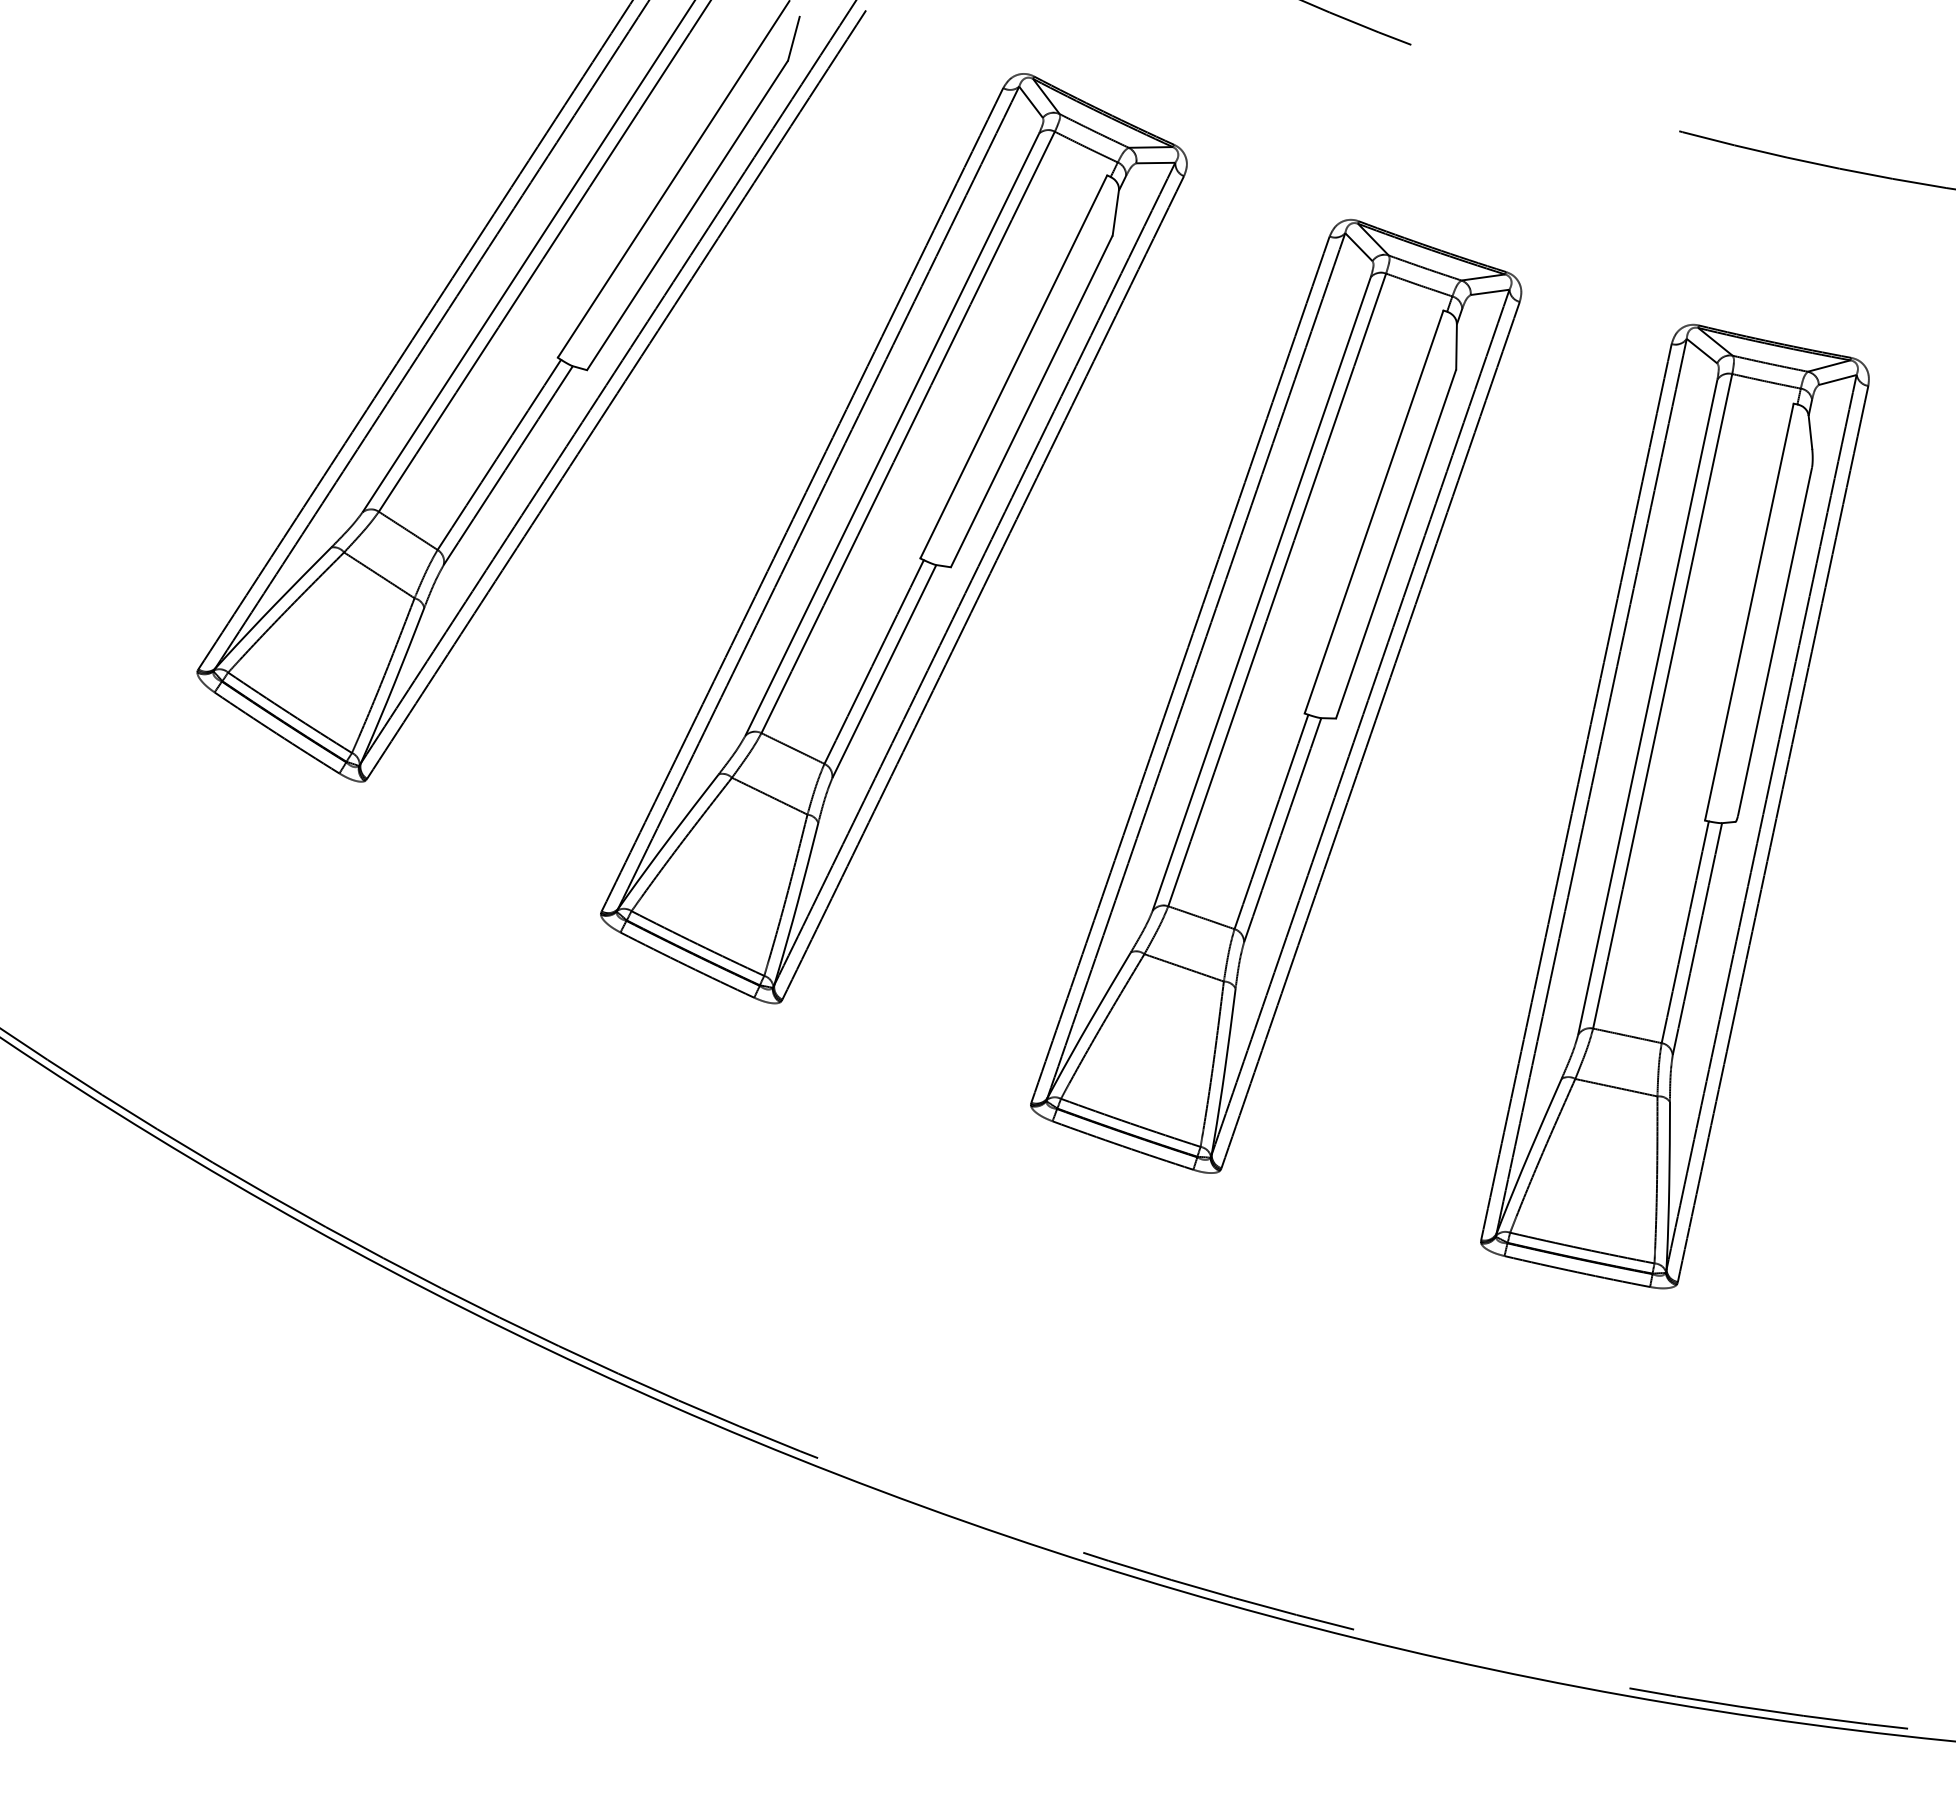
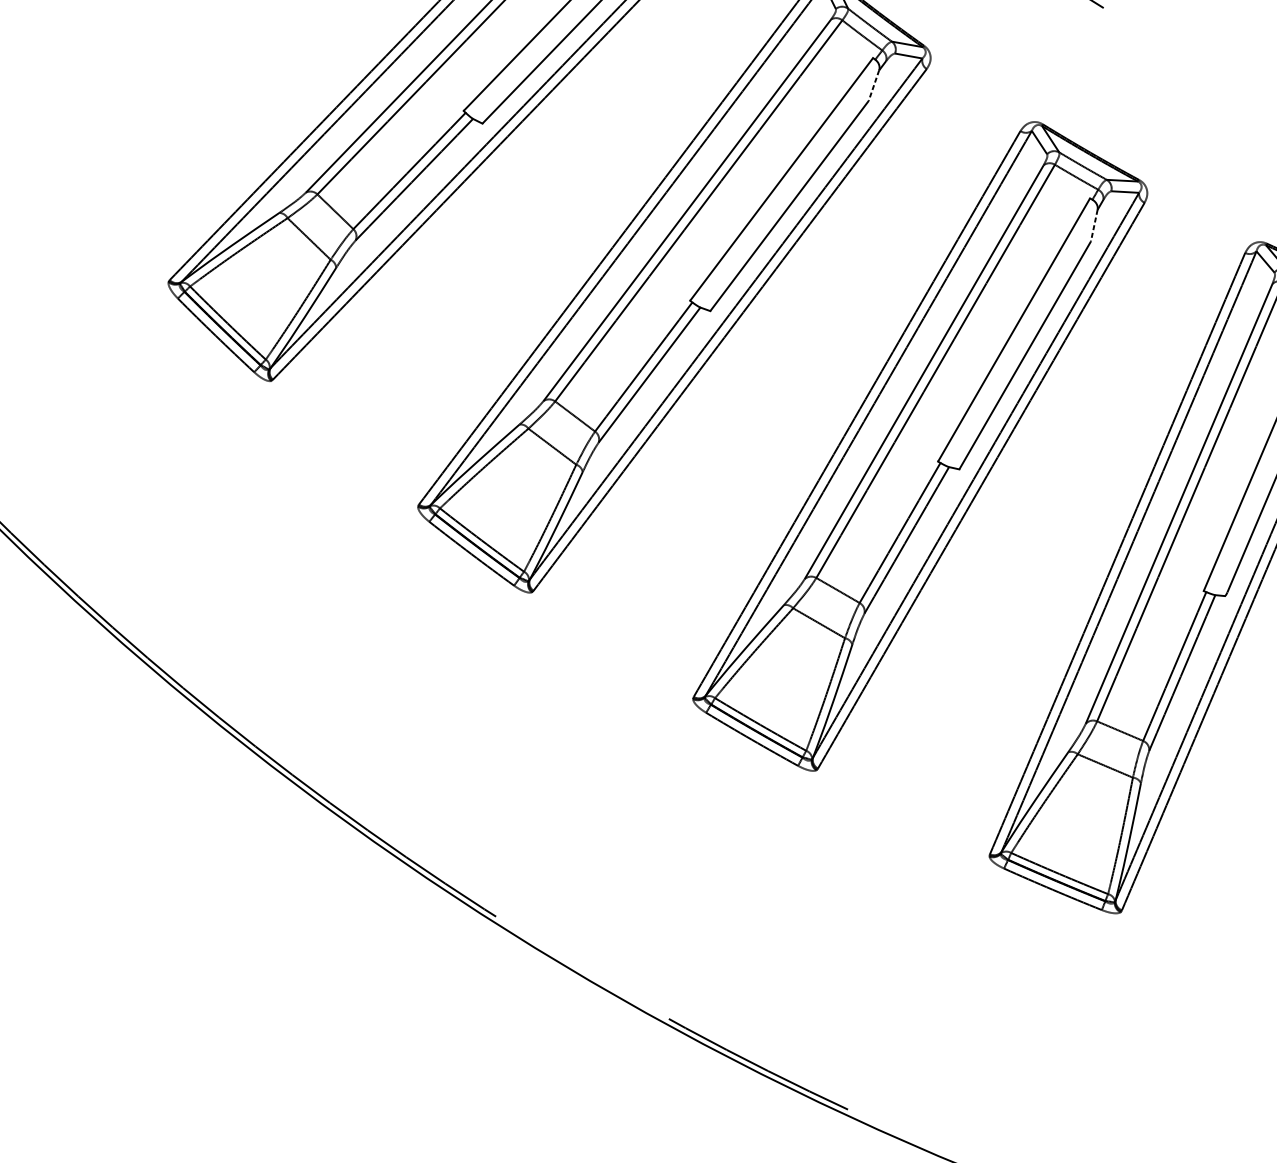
line: (1115, 213) -> (873, 85), solid -> dashed
line: (1456, 346) -> (1094, 225), solid -> dashed

